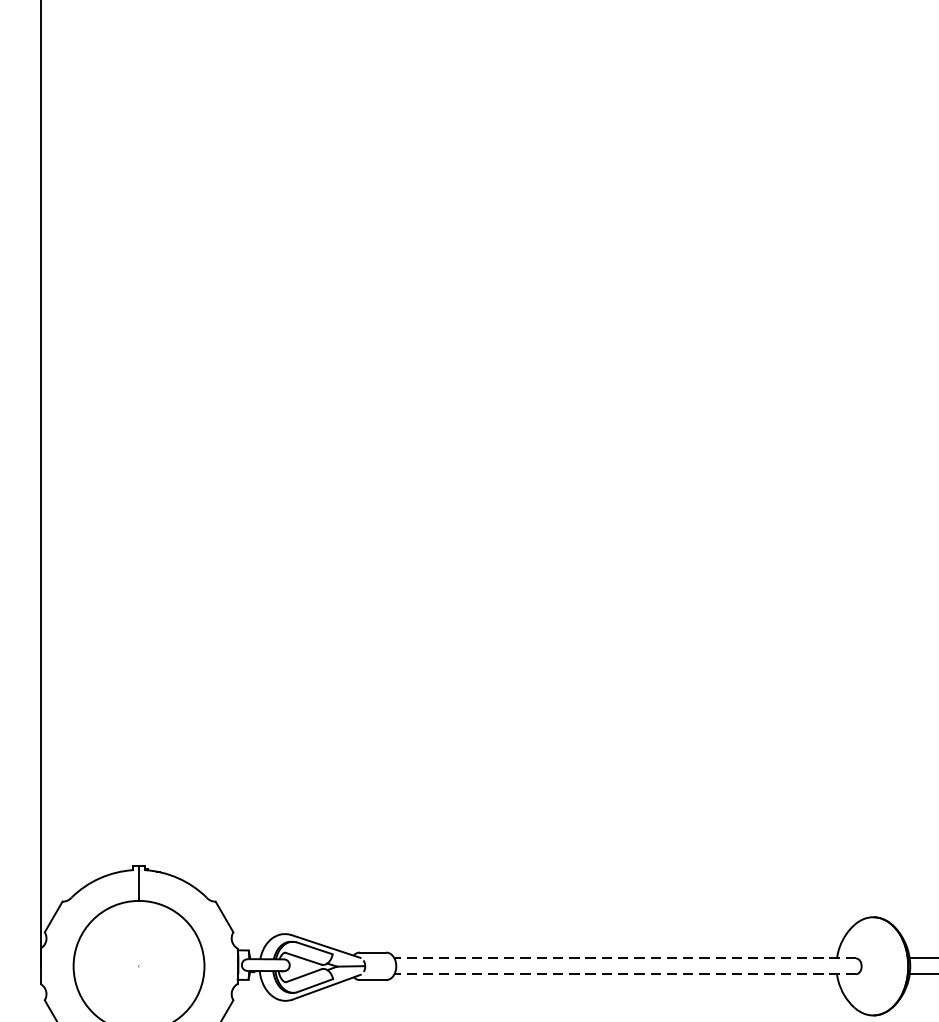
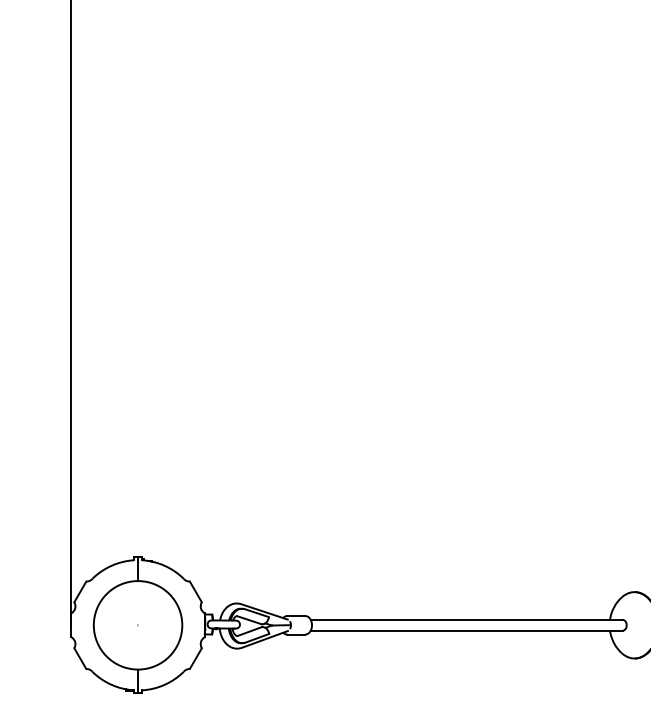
line: (624, 959) -> (466, 620), dashed -> solid
line: (624, 974) -> (466, 630), dashed -> solid

